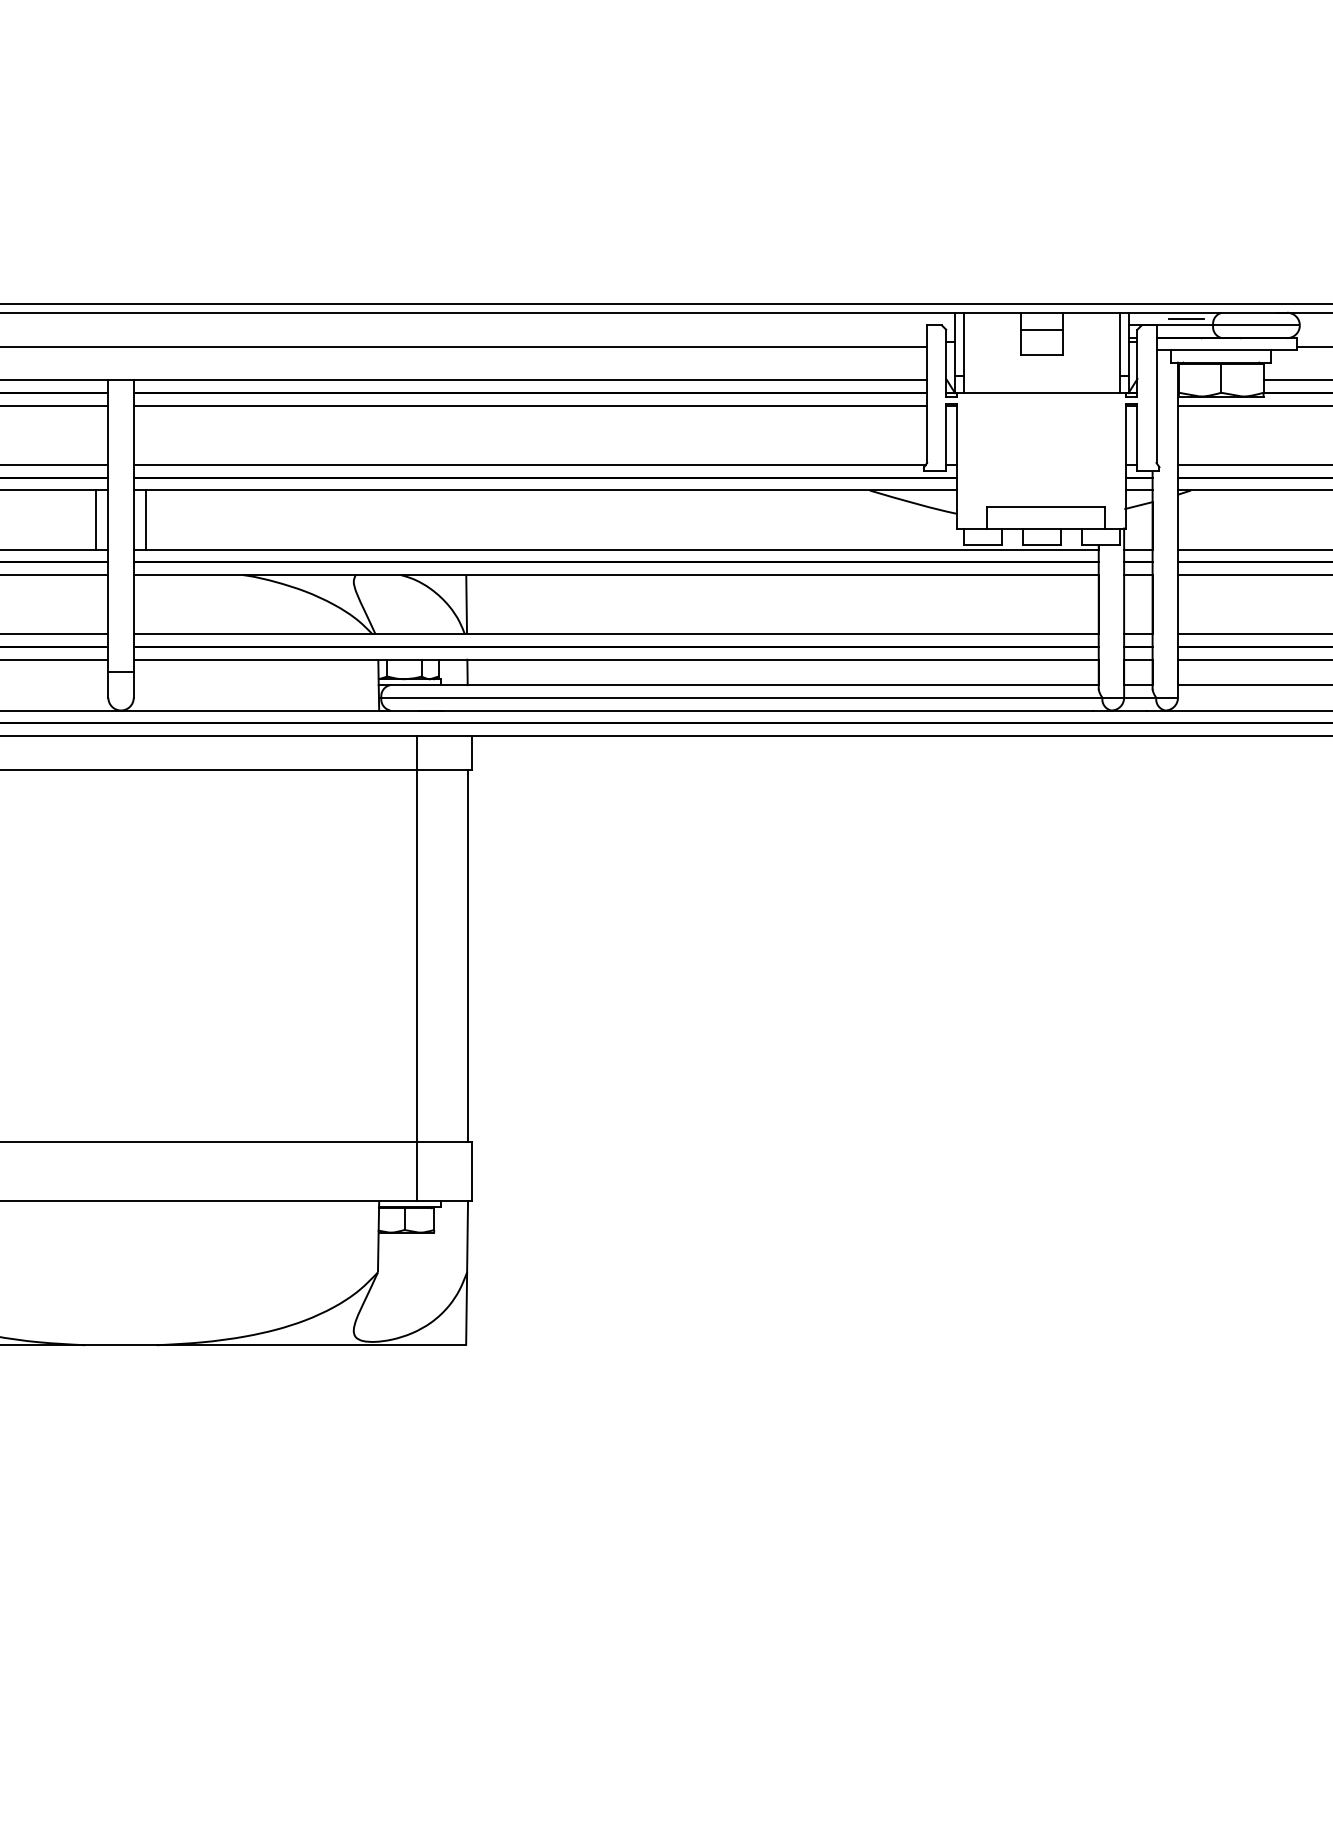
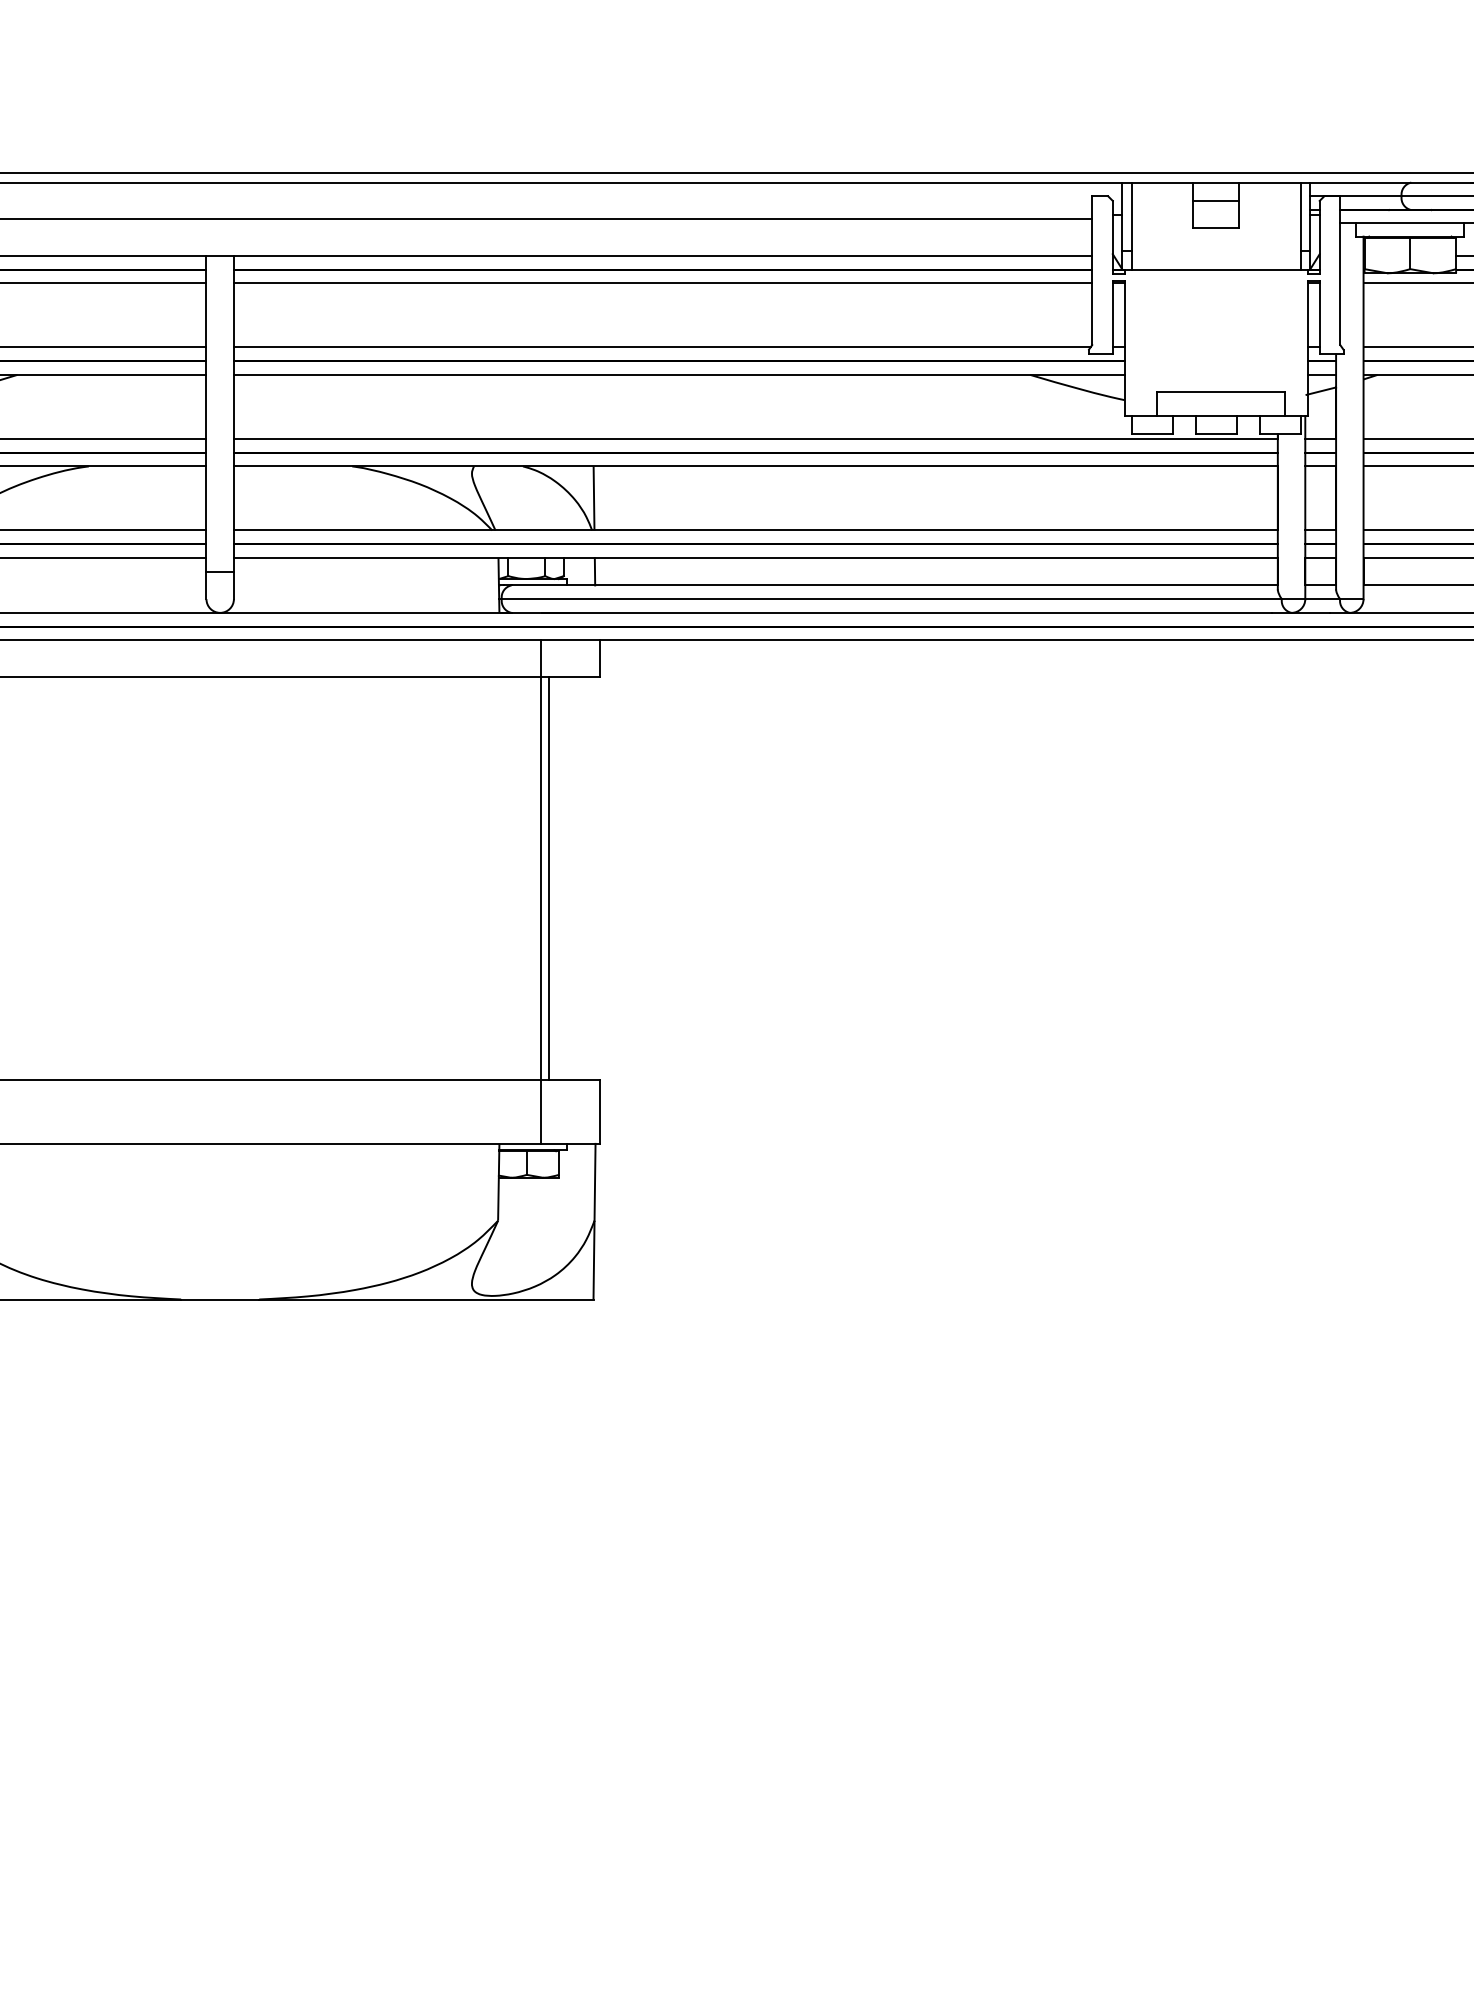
line: (1186, 319) -> (1372, 189), removed
line: (95, 519) -> (192, 406), removed
line: (146, 519) -> (247, 406), removed
line: (467, 955) -> (548, 877), moved

